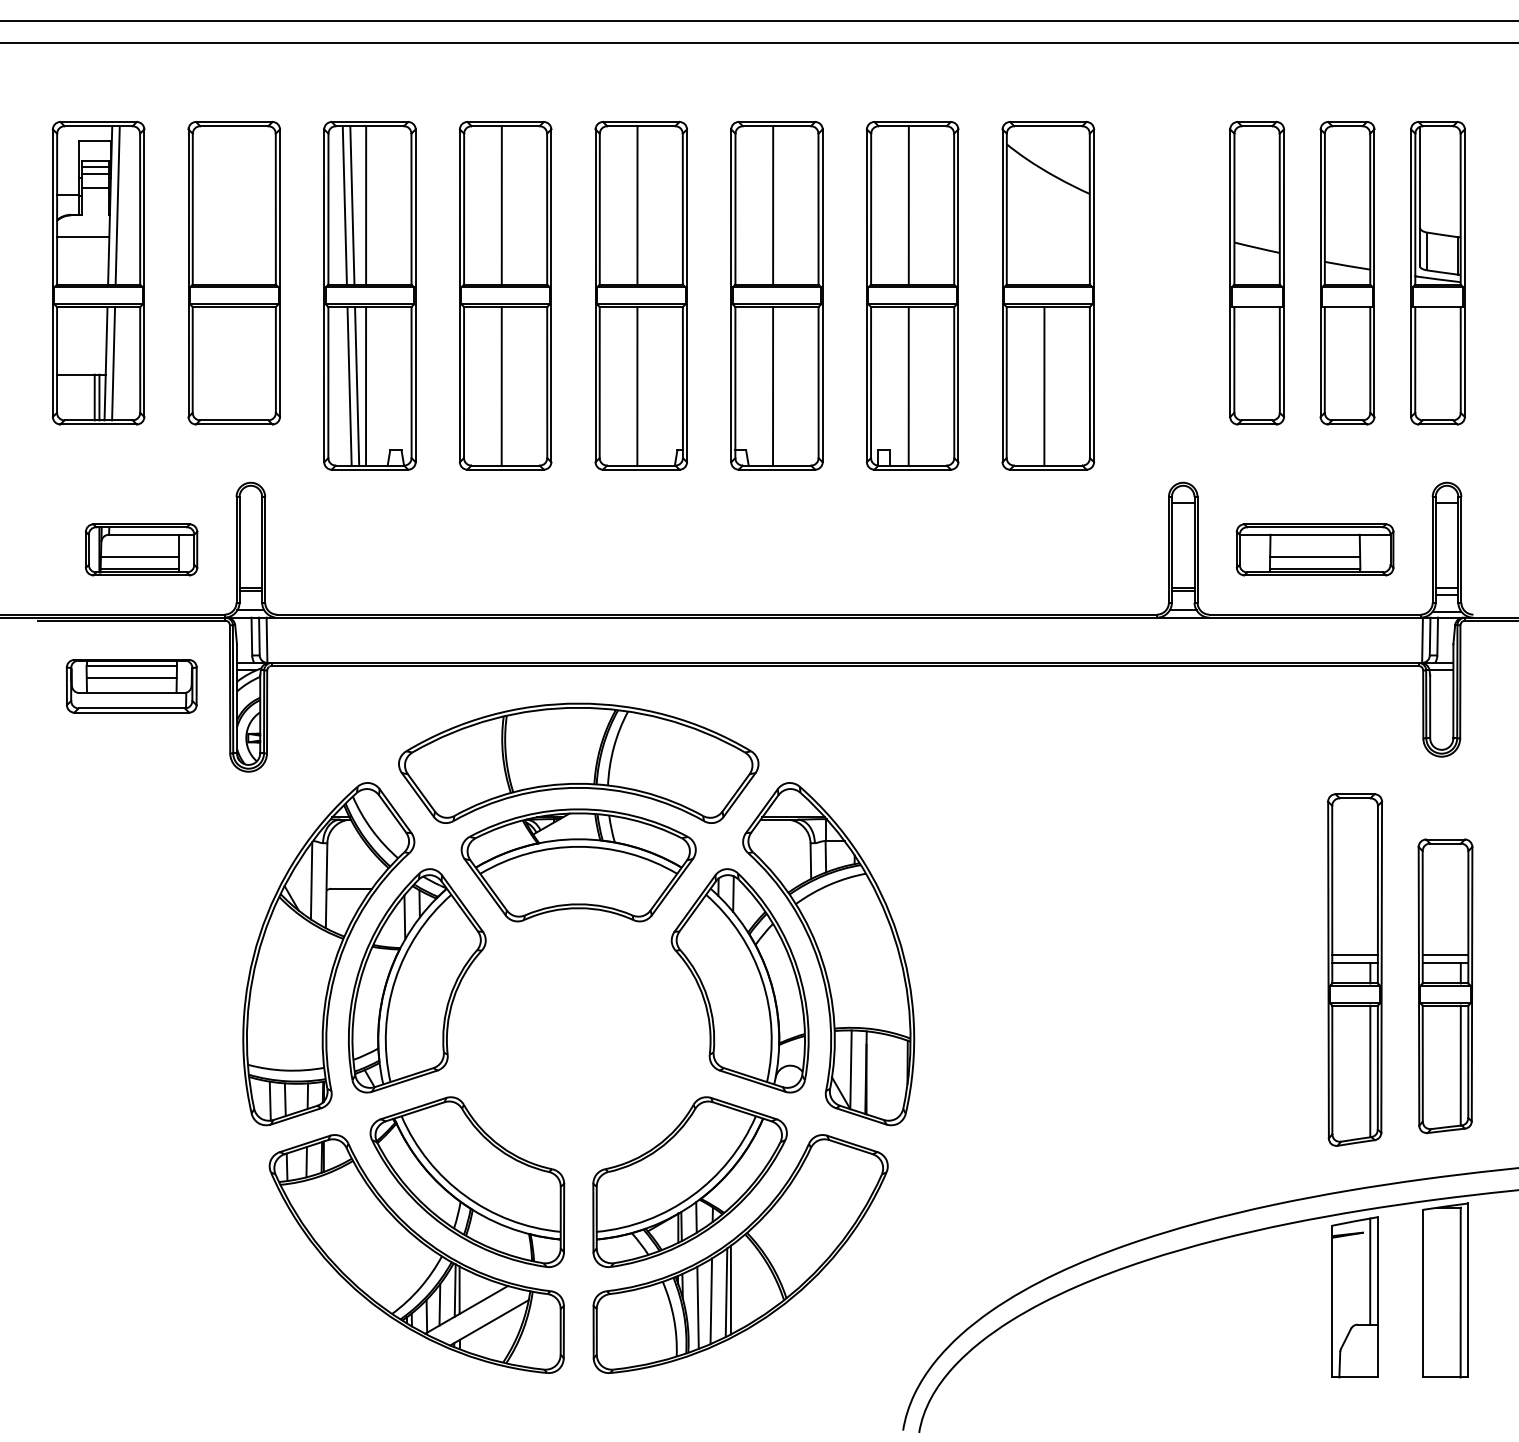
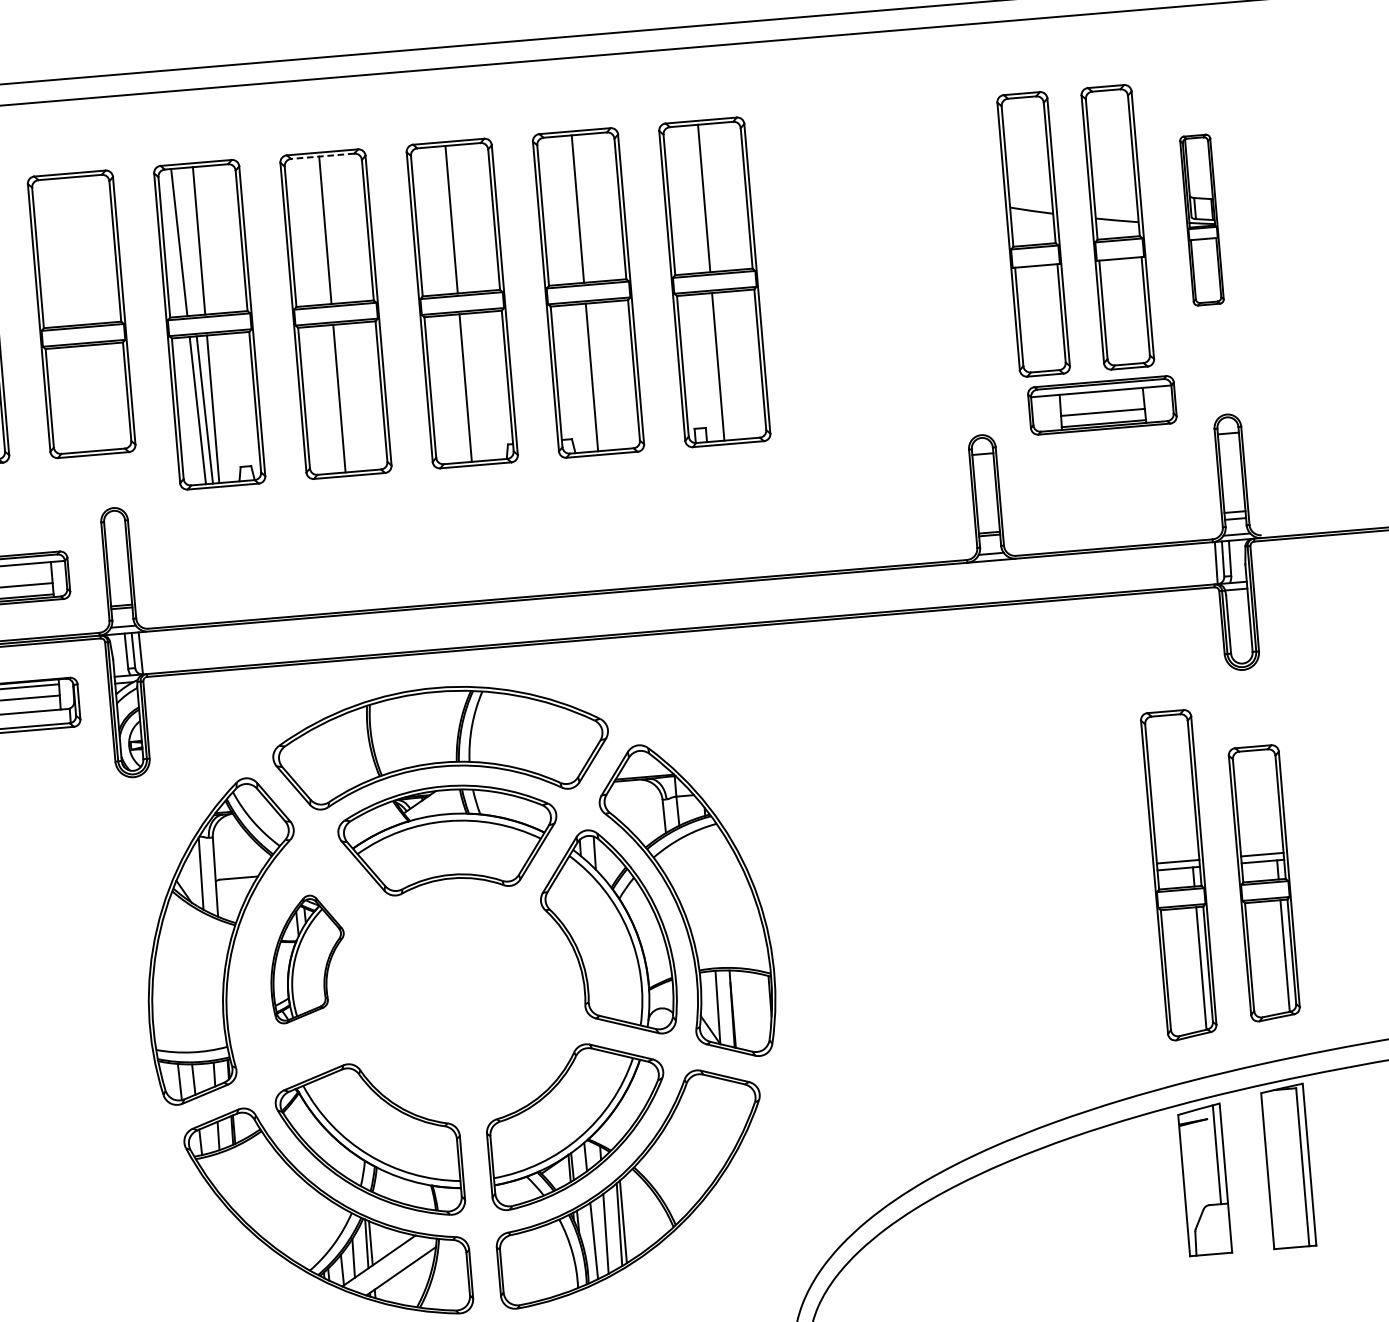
line: (505, 126) -> (322, 156), solid -> dashed
line: (352, 205) -> (186, 242), removed
part: (1437, 272) -> (1201, 219), size x0.6
part: (1048, 295) -> (841, 271), removed
part: (1314, 549) -> (1101, 405), moved
part: (417, 980) -> (307, 958), size x0.6

